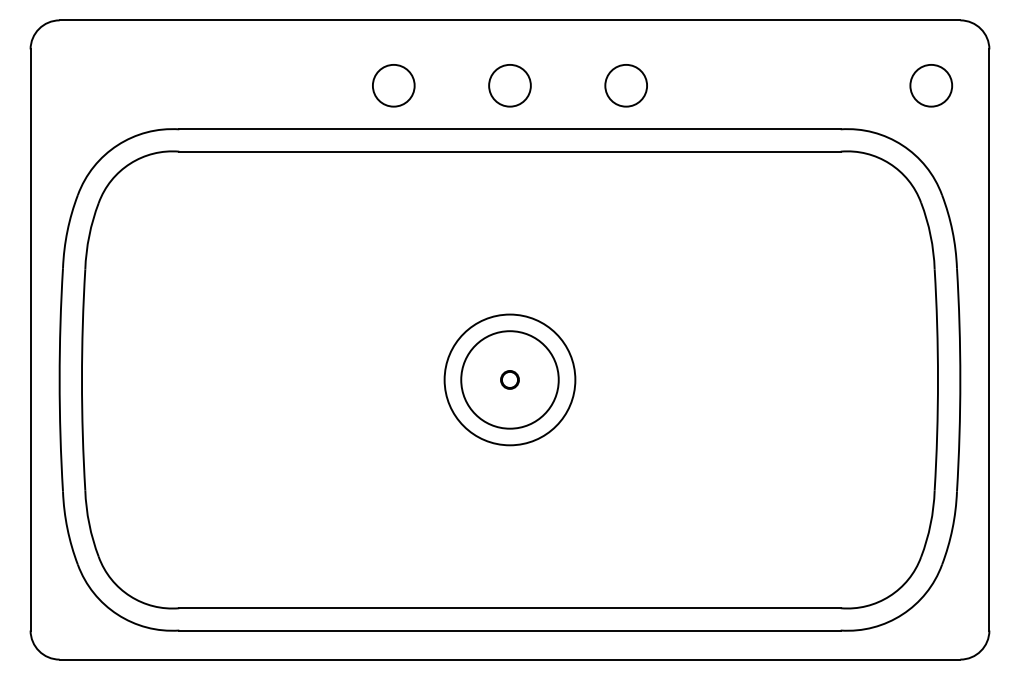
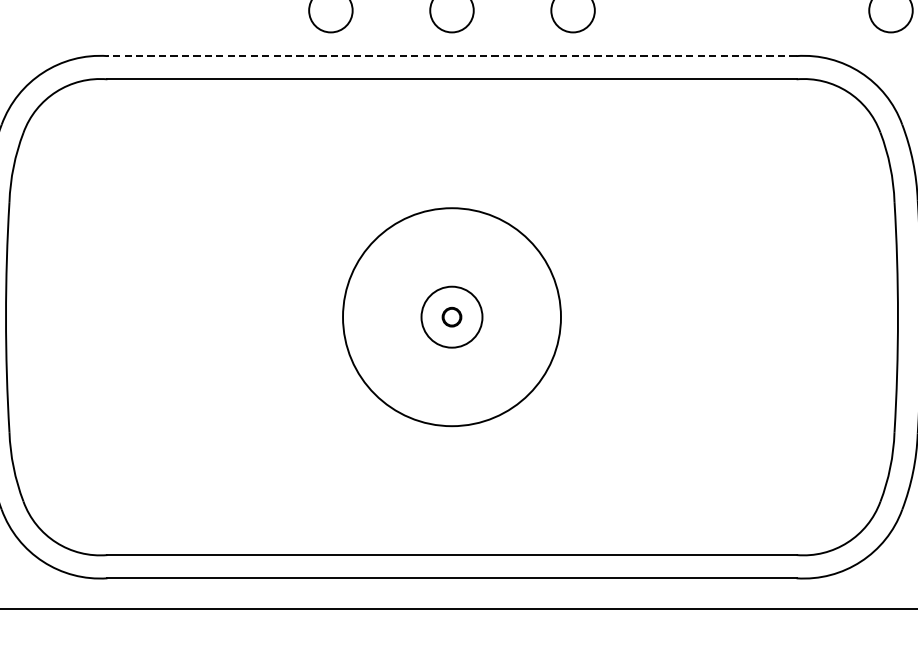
line: (510, 129) -> (452, 56), solid -> dashed
circle: (509, 379) -> (451, 316), size x0.6
circle: (509, 379) -> (451, 316), size x1.6

